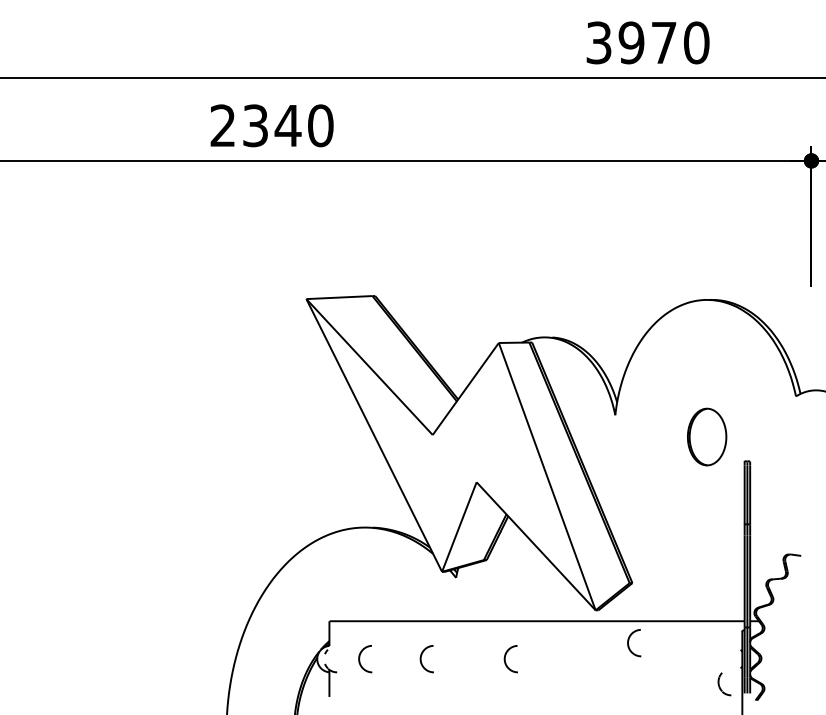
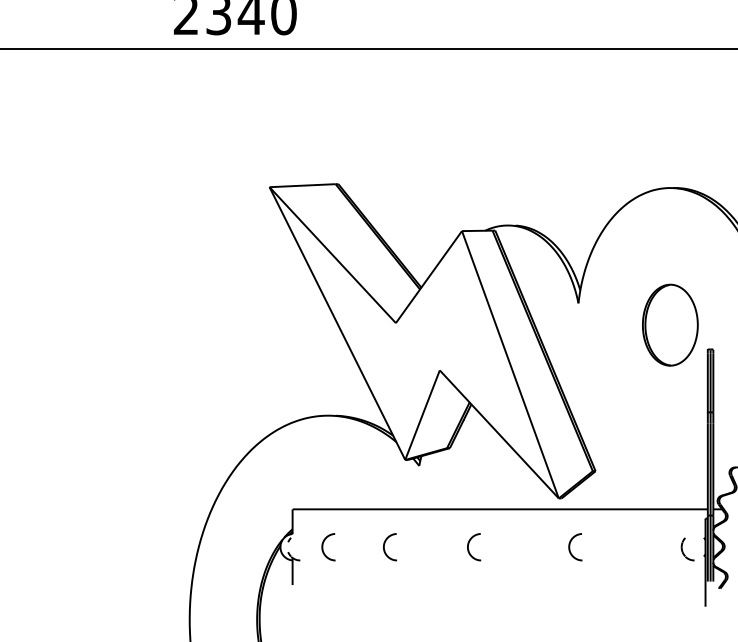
part: (706, 436) -> (669, 324), size x1.43
curve: (629, 645) -> (570, 549), moved
part: (724, 684) -> (687, 549), moved

